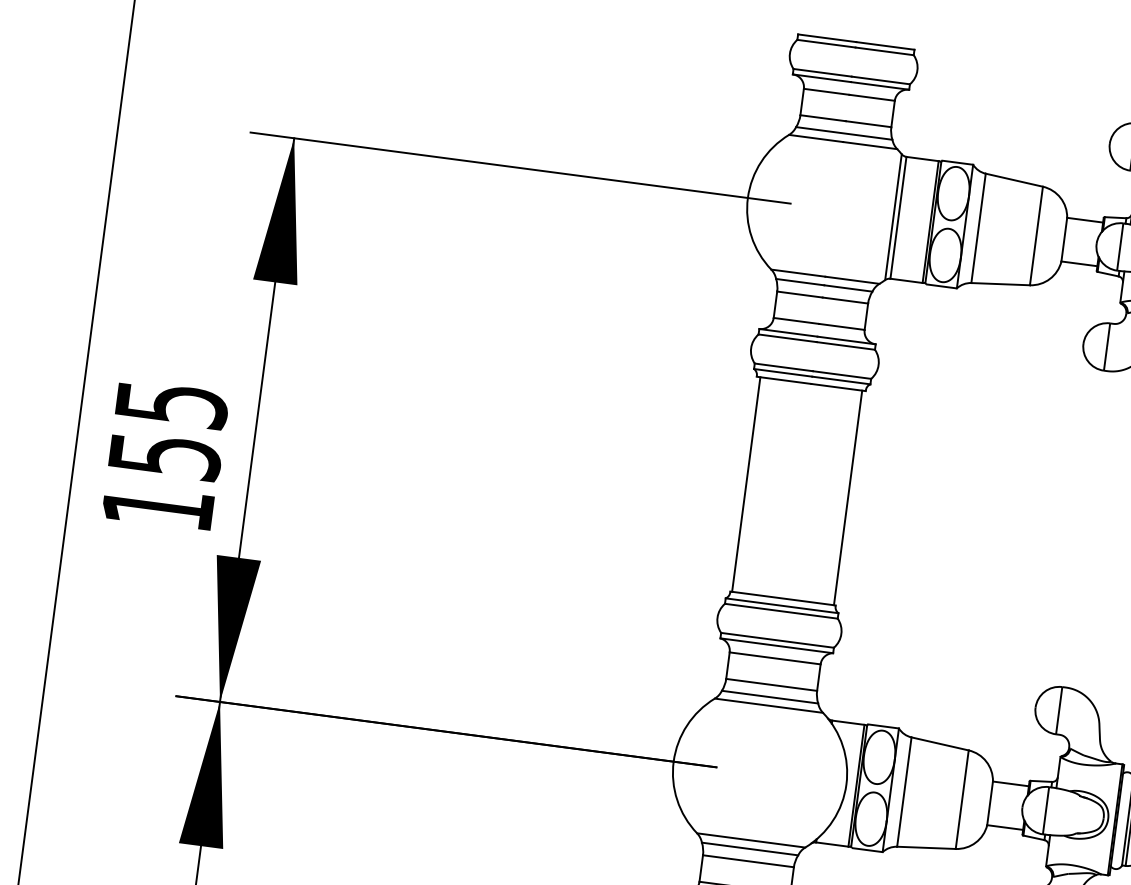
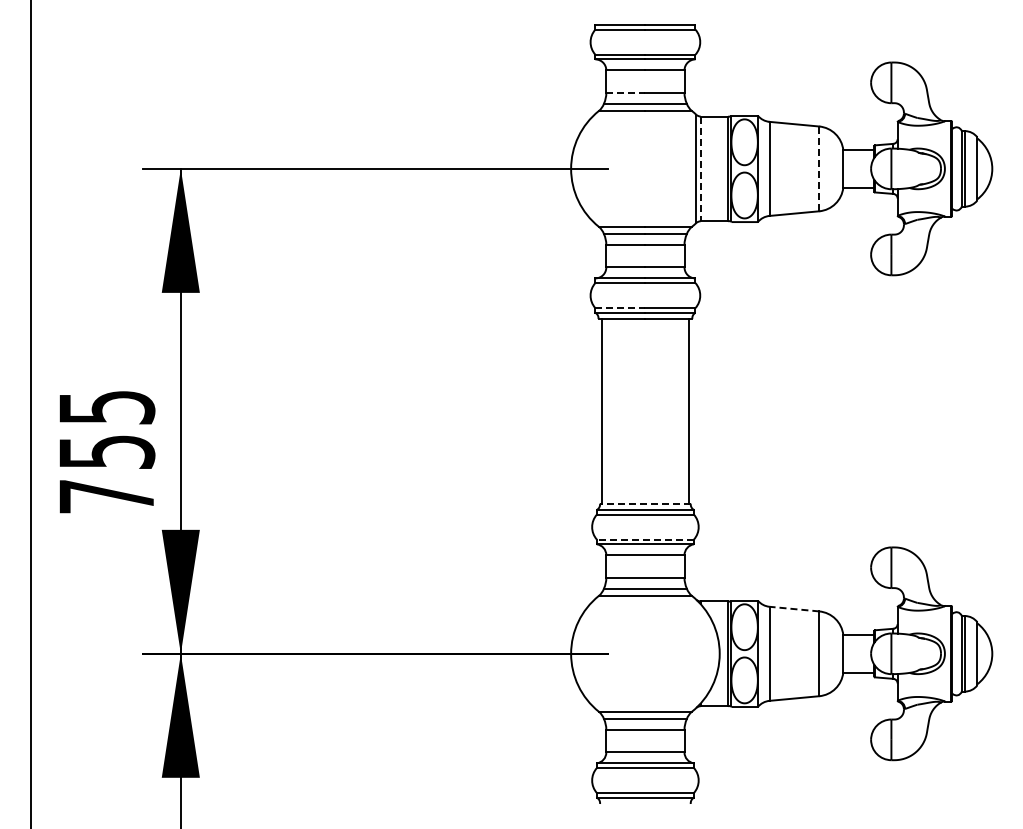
line: (822, 118) -> (625, 93), solid -> dashed
line: (898, 218) -> (700, 169), solid -> dashed
line: (1036, 236) -> (819, 169), solid -> dashed
line: (783, 367) -> (620, 308), solid -> dashed
text: (157, 507) -> (106, 496), 155 -> 755
line: (781, 598) -> (644, 503), solid -> dashed
line: (776, 640) -> (644, 539), solid -> dashed
line: (938, 744) -> (793, 609), solid -> dashed

